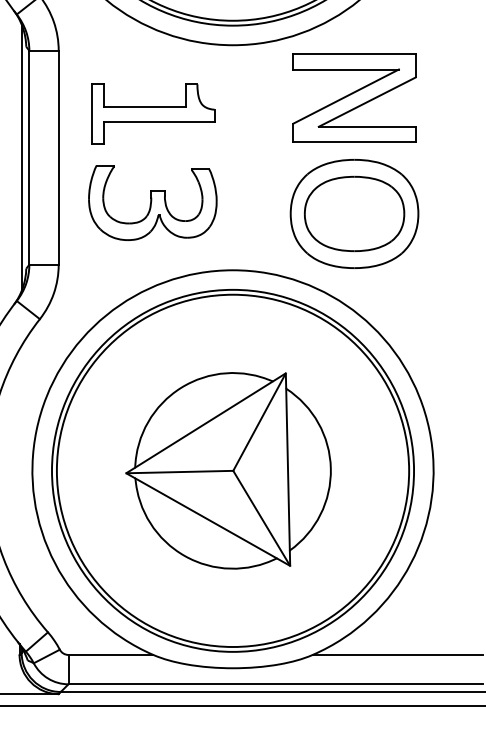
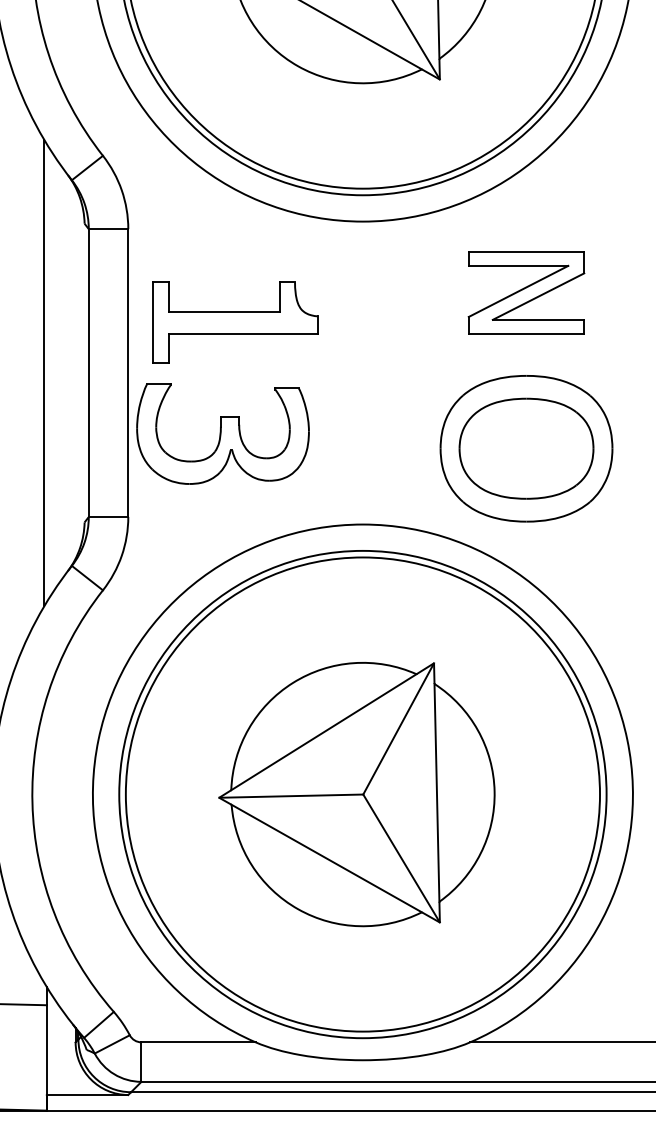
part: (354, 97) -> (526, 292), size x0.7
part: (153, 114) -> (235, 322), moved
line: (21, 157) -> (78, 372), removed
part: (152, 202) -> (222, 433), moved

